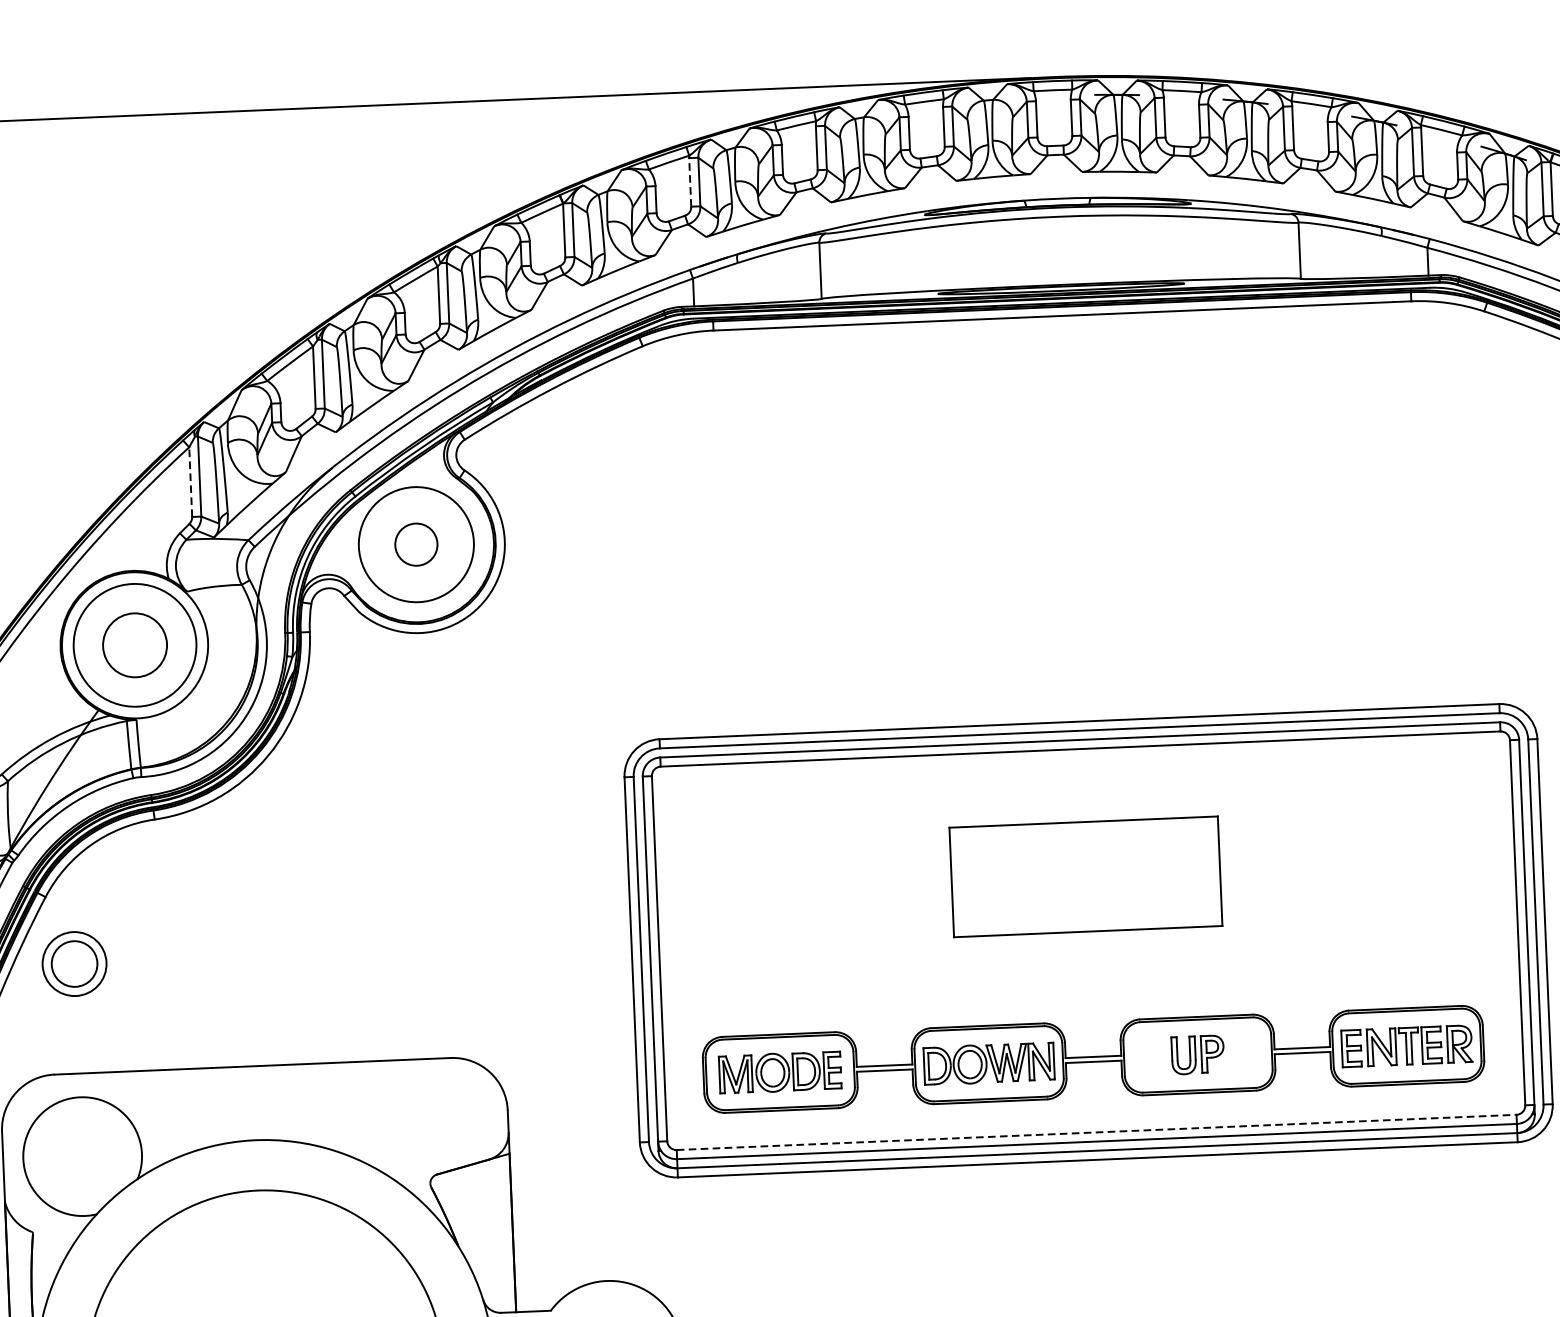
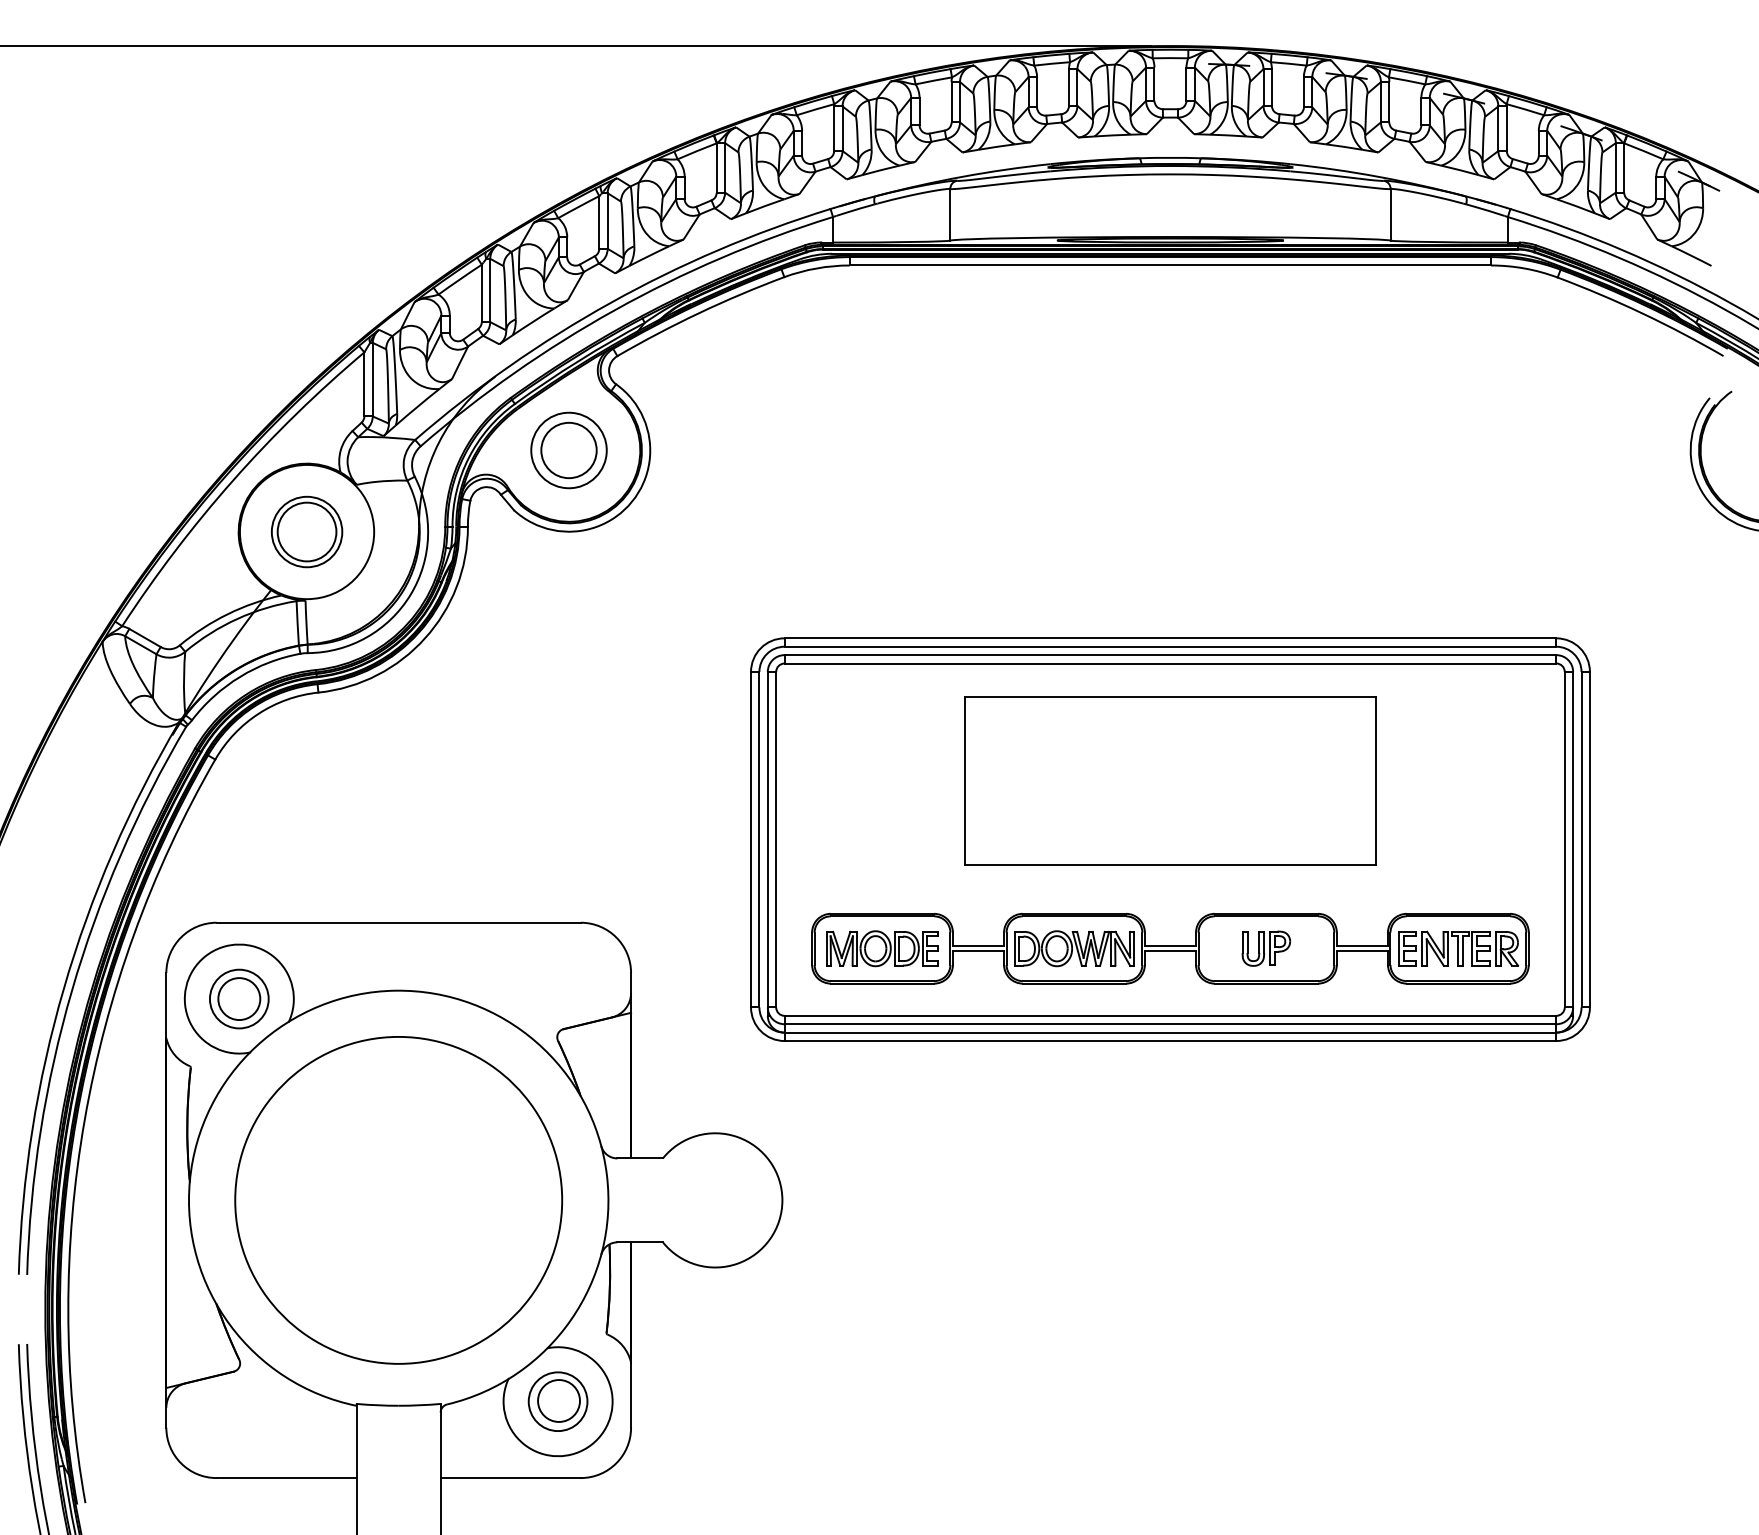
line: (690, 182) -> (834, 128), dashed -> solid
line: (190, 481) -> (364, 383), dashed -> solid
circle: (415, 544) -> (568, 450), size x0.71
circle: (415, 544) -> (568, 450), size x1.43
circle: (134, 644) -> (306, 531), size x0.62
part: (1085, 876) -> (1170, 780), size x1.67
part: (74, 963) -> (239, 998), moved
line: (1096, 1132) -> (1170, 1015), dashed -> solid

